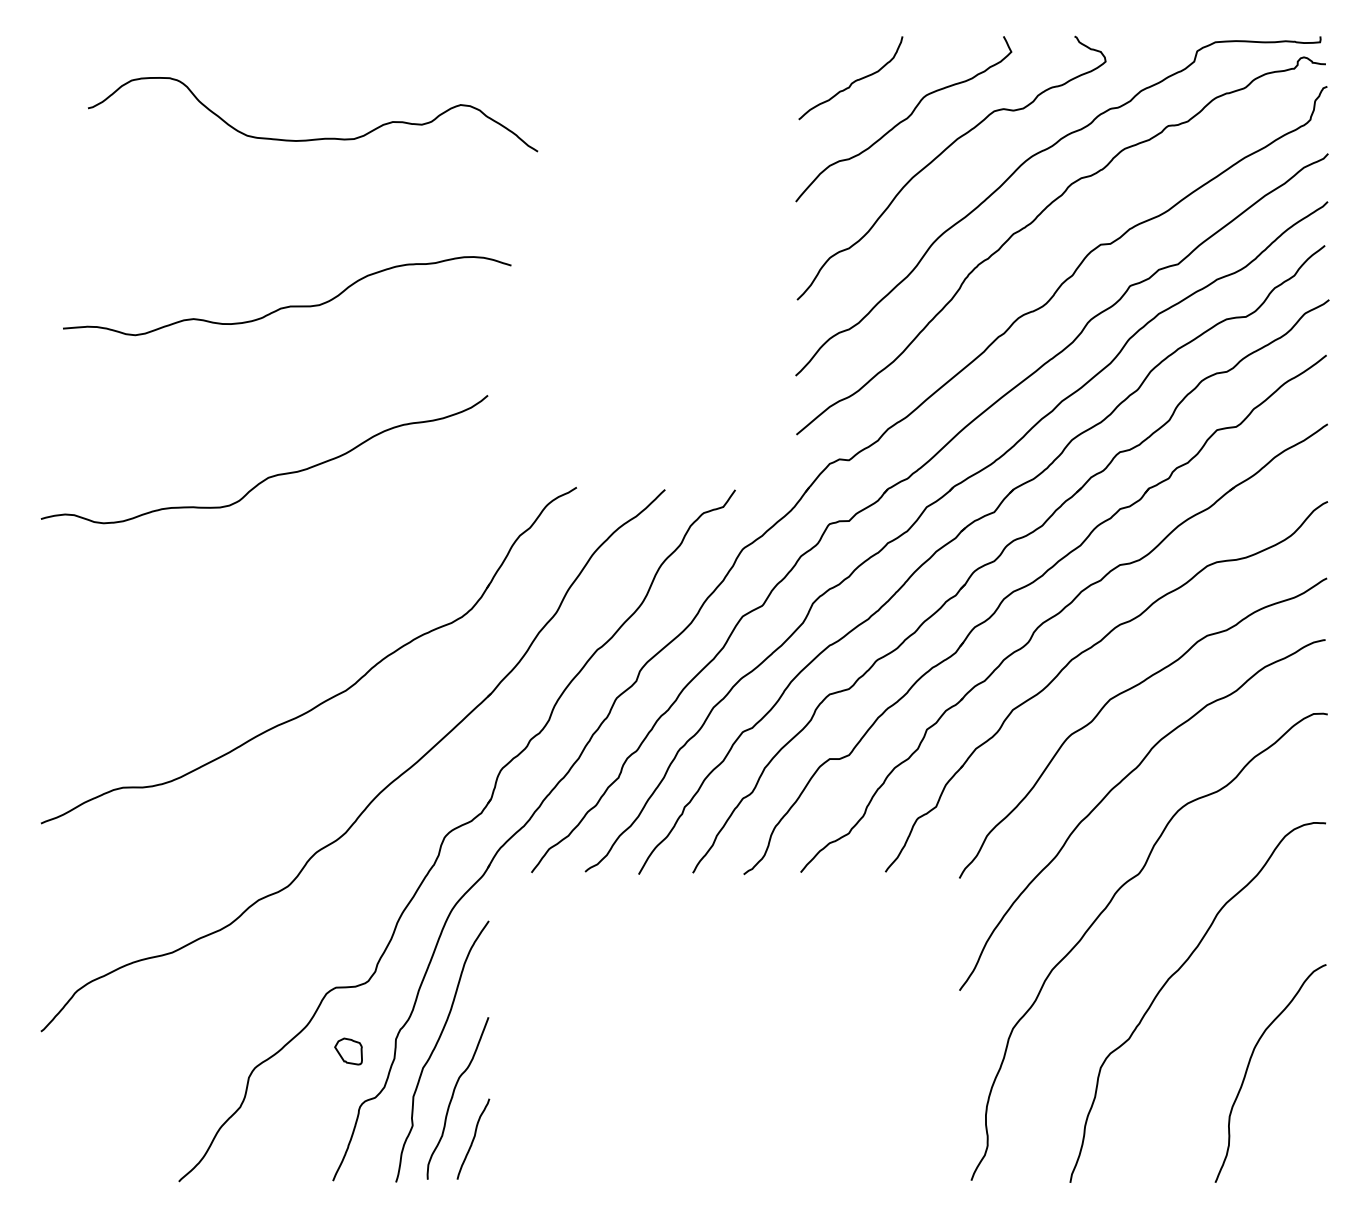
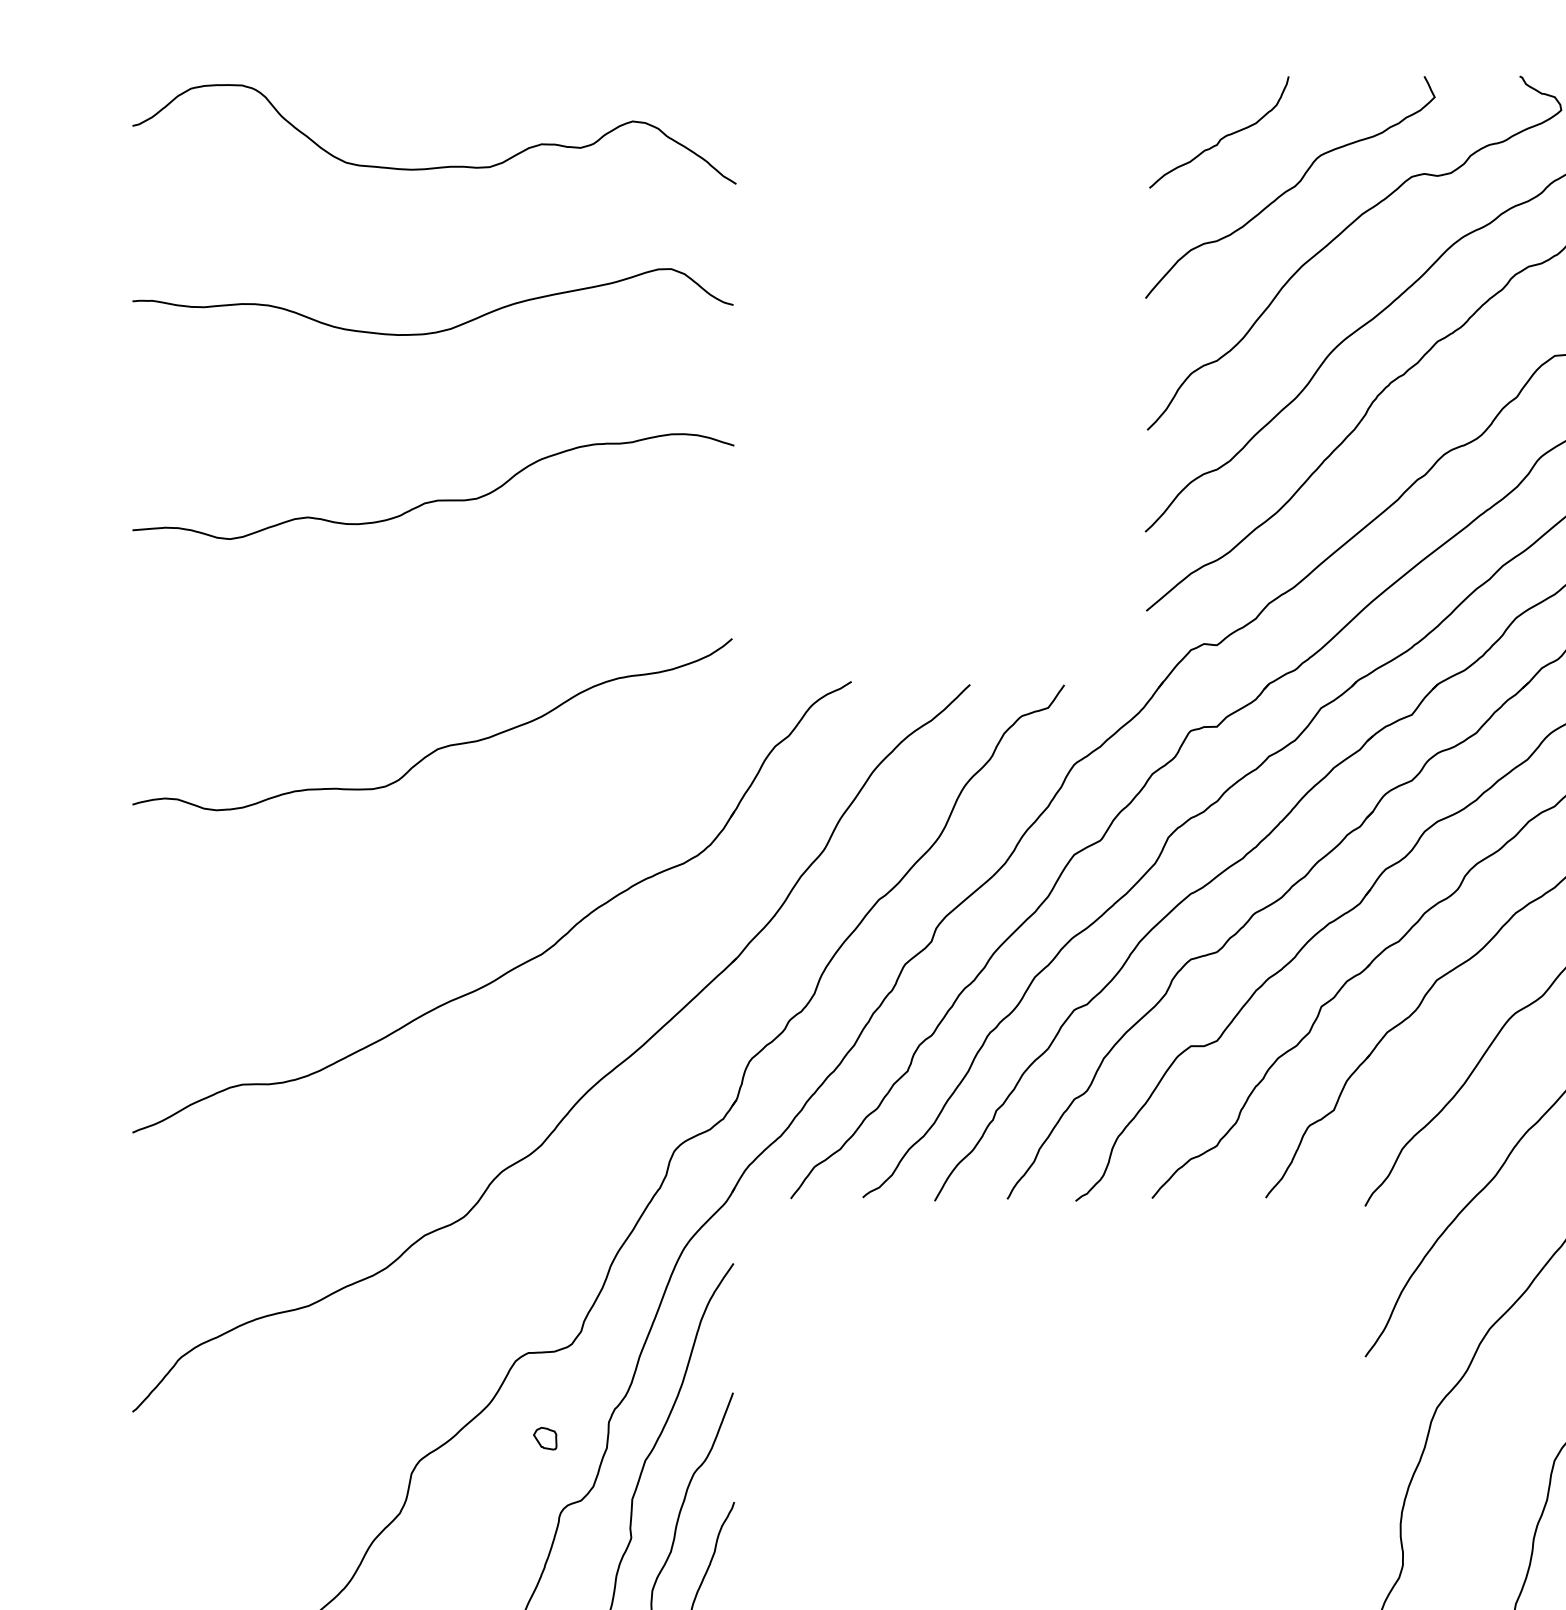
curve: (313, 138) -> (435, 166), moved
curve: (269, 225) -> (439, 330), added
curve: (289, 305) -> (436, 499), moved
curve: (271, 475) -> (441, 746), moved
part: (348, 1051) -> (545, 1438), size x0.62

